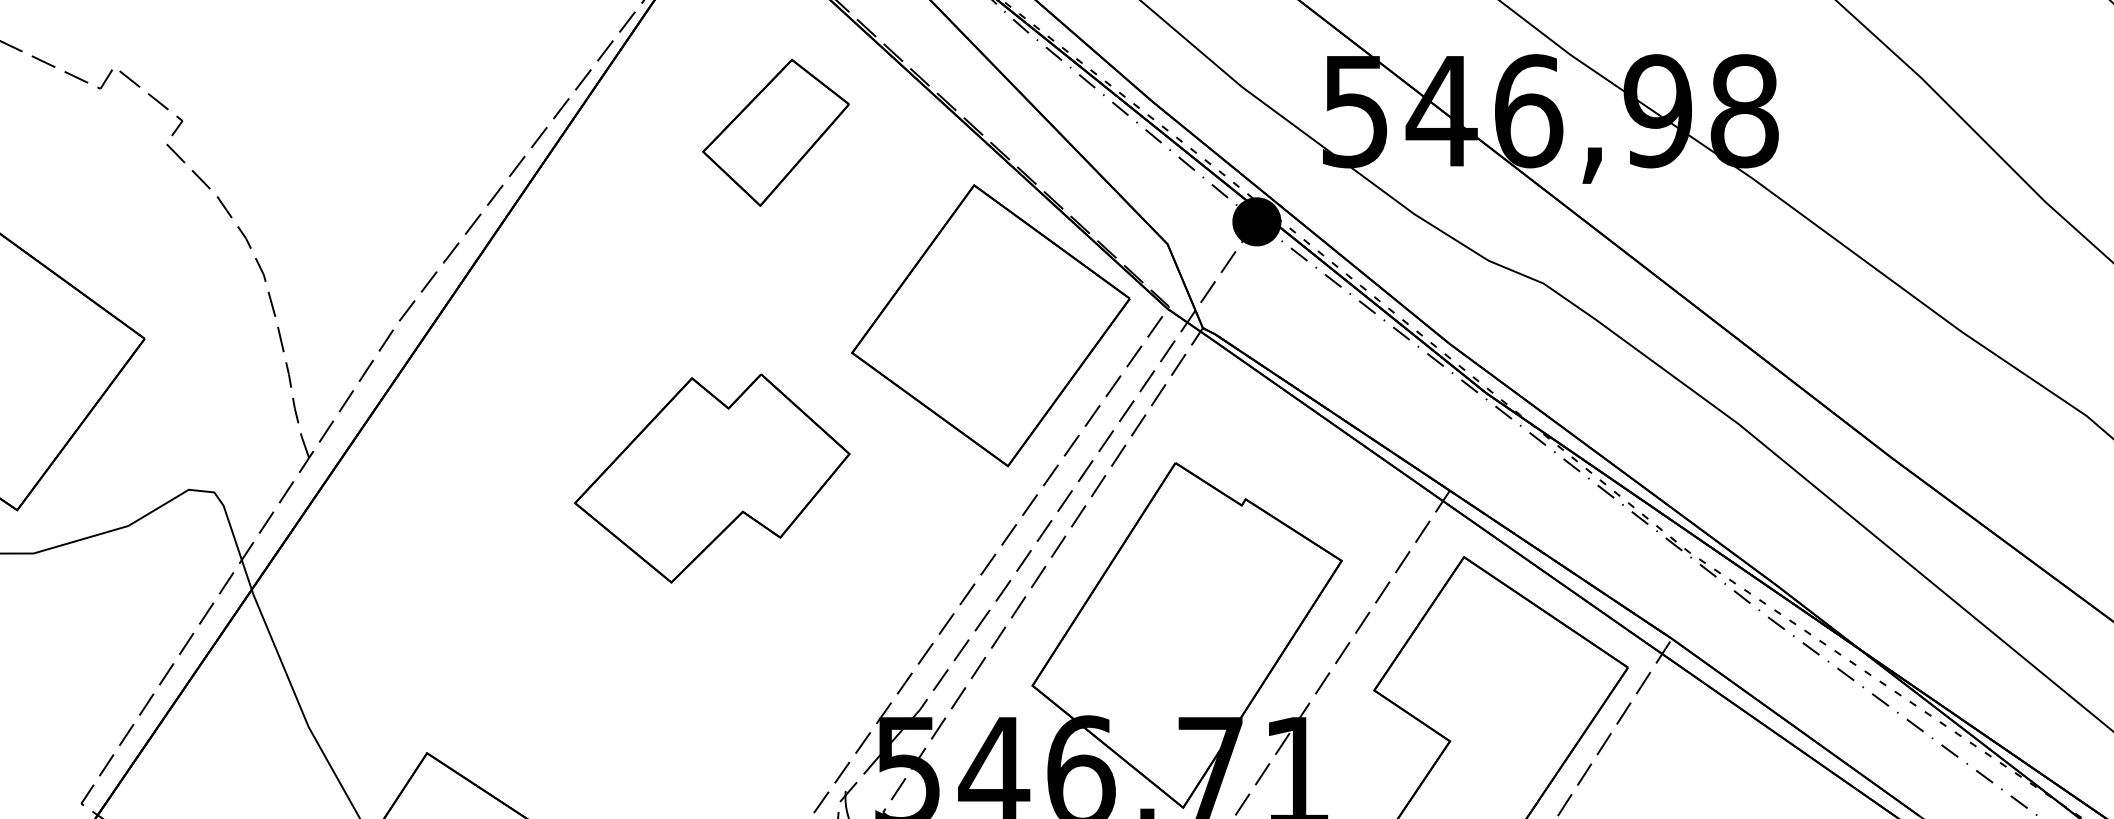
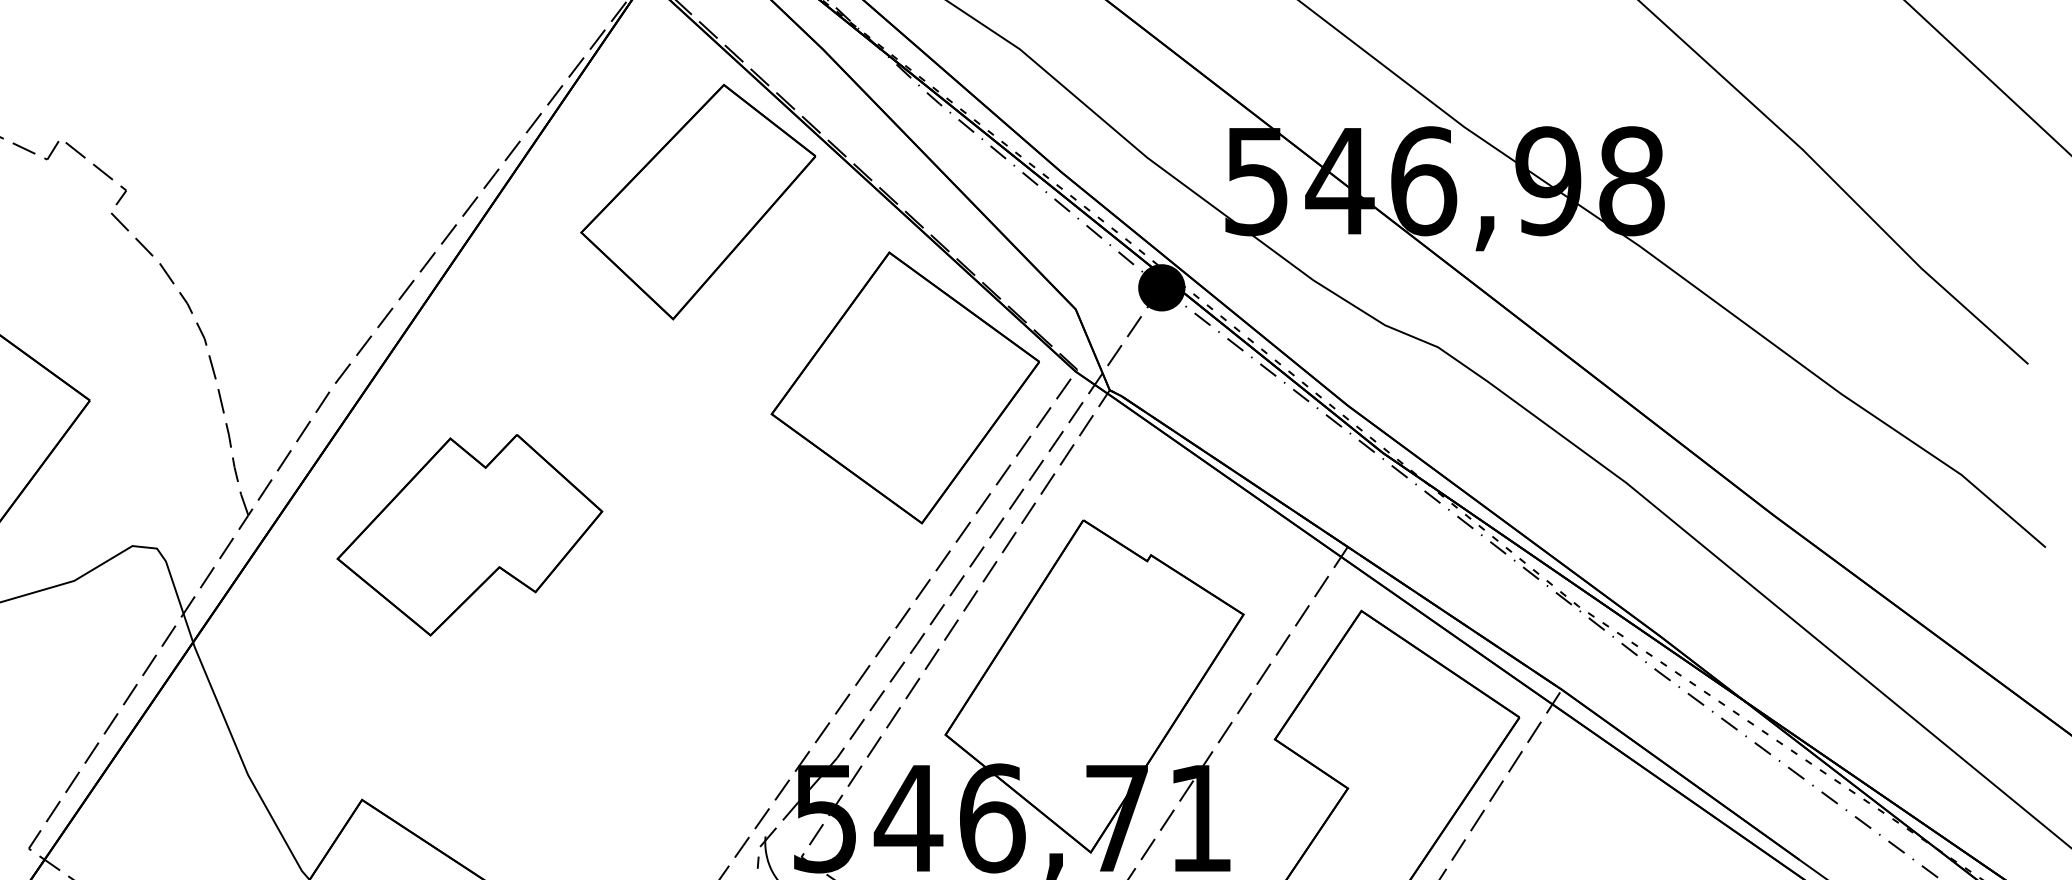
part: (776, 132) -> (698, 201), size x1.67
part: (711, 478) -> (469, 535), moved

